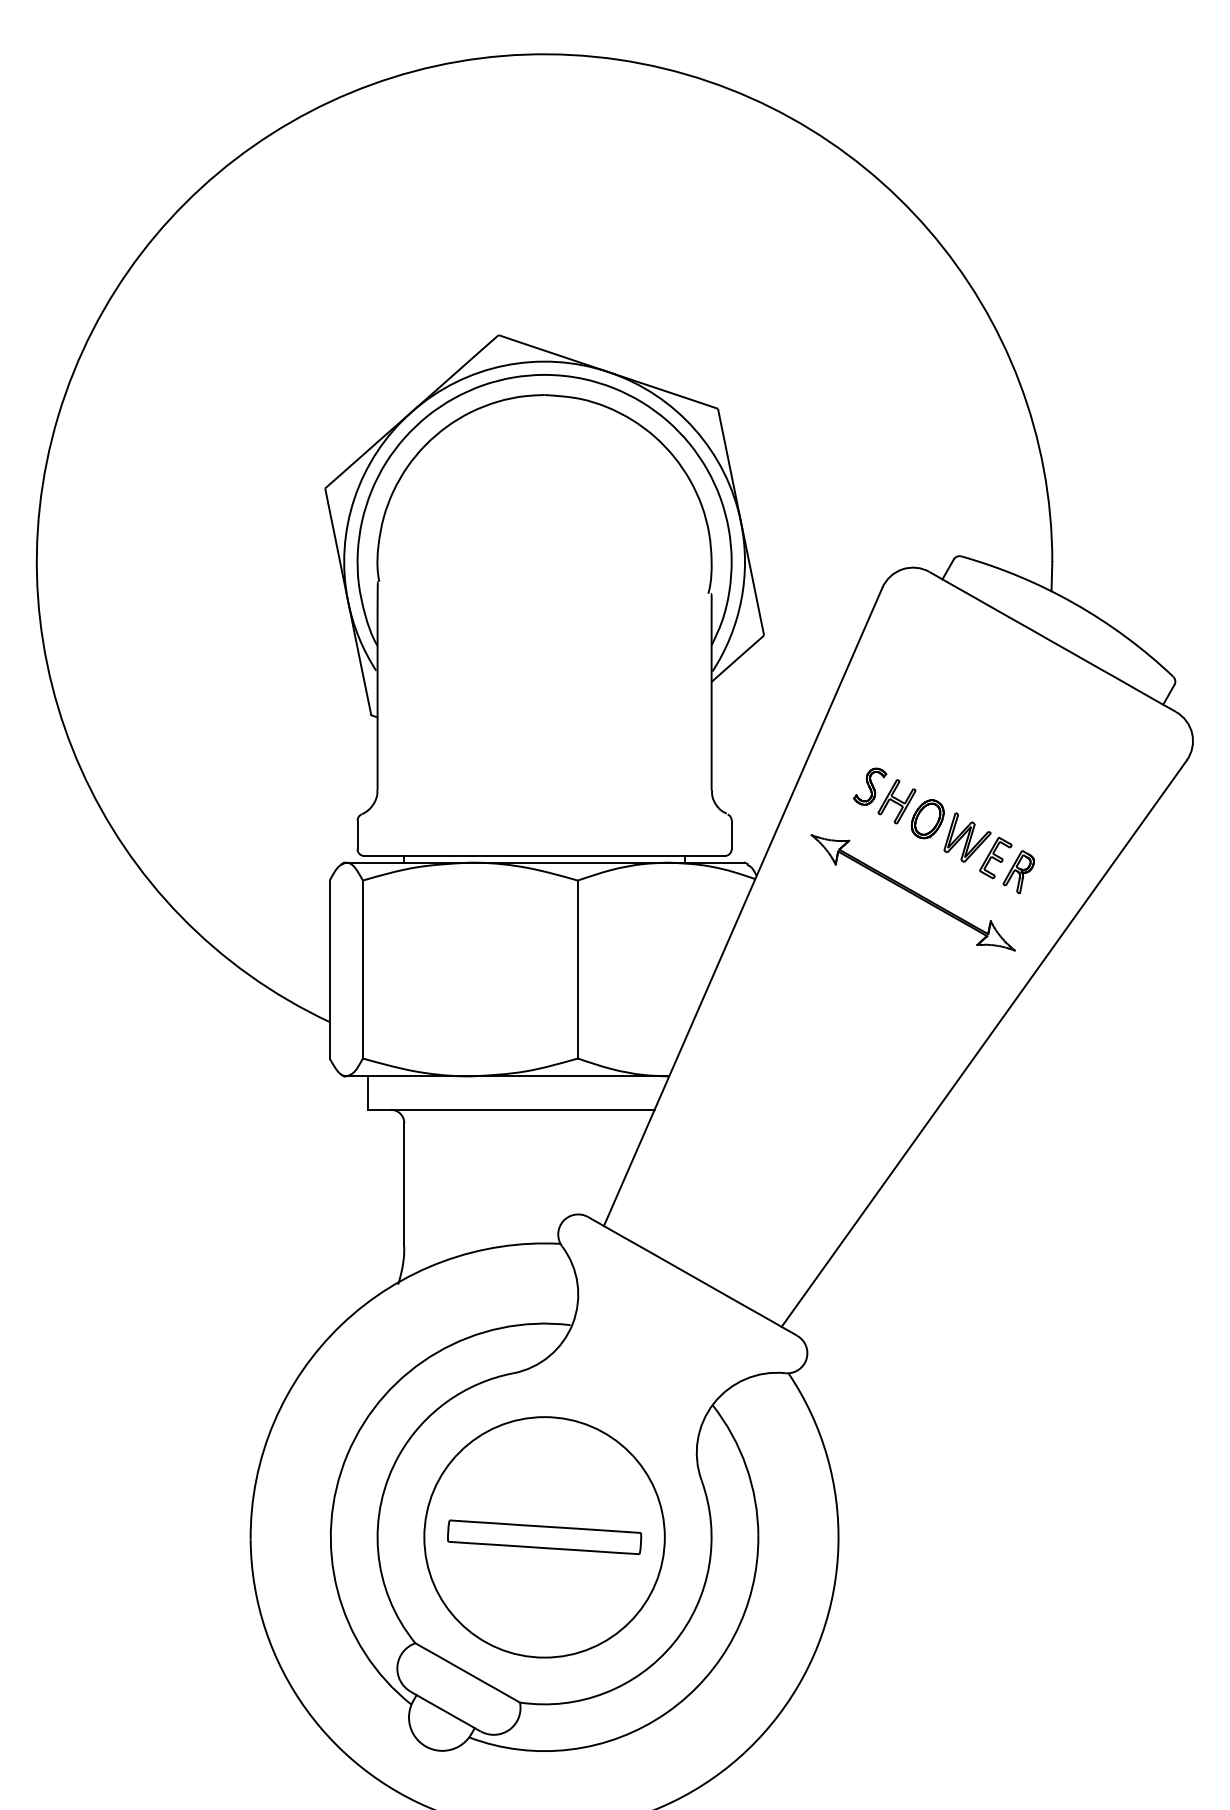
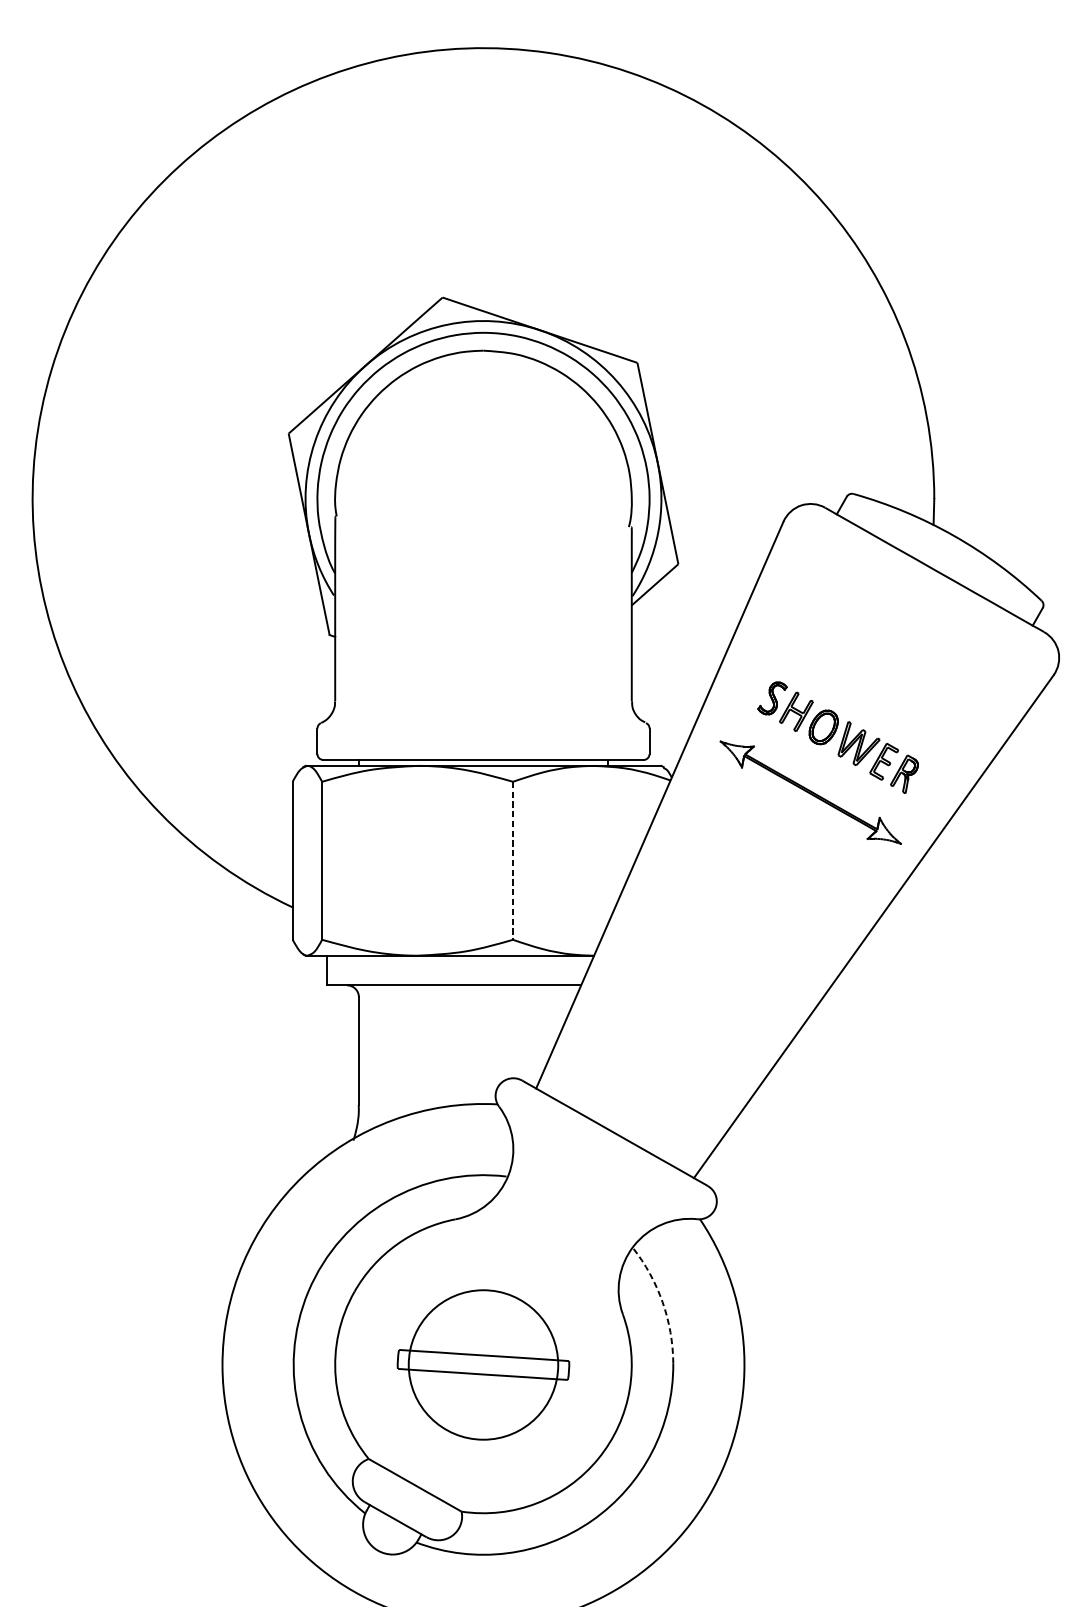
line: (577, 969) -> (512, 860), solid -> dashed
arc: (746, 1466) -> (662, 1302), solid -> dashed
circle: (544, 1537) -> (483, 1365), size x0.7

